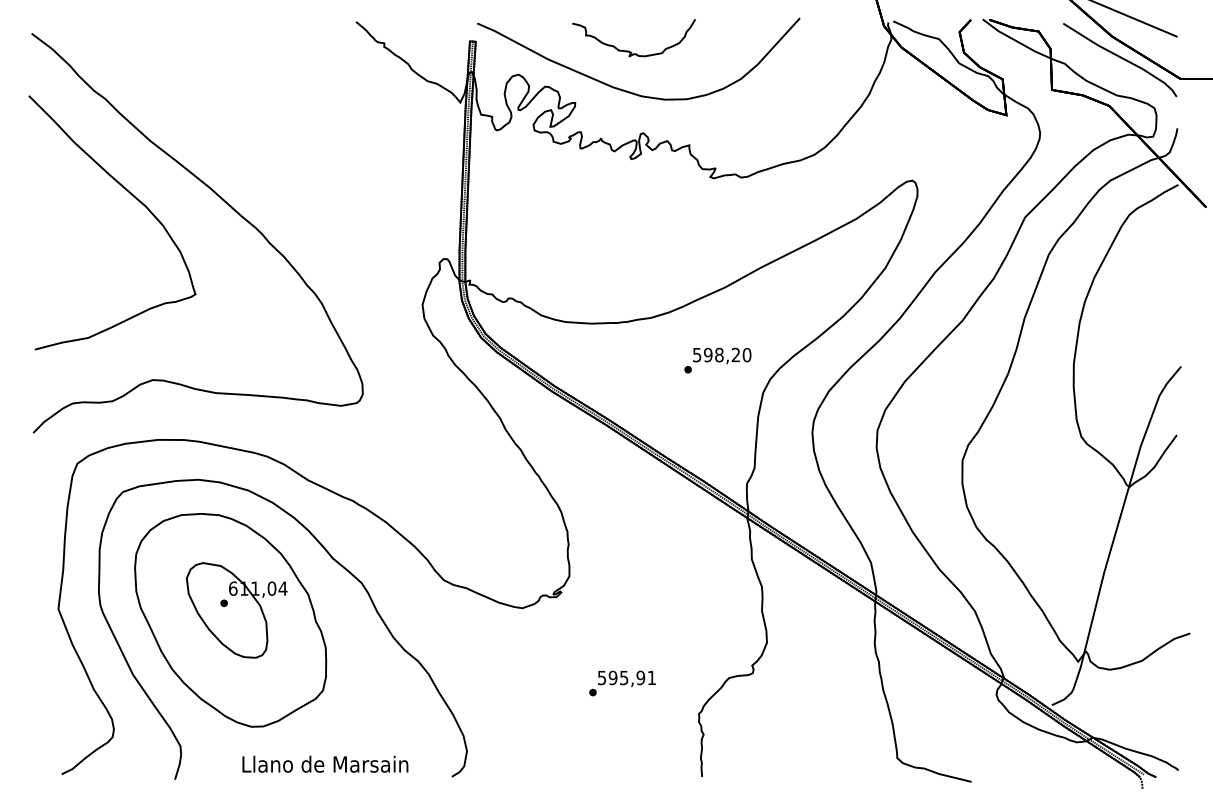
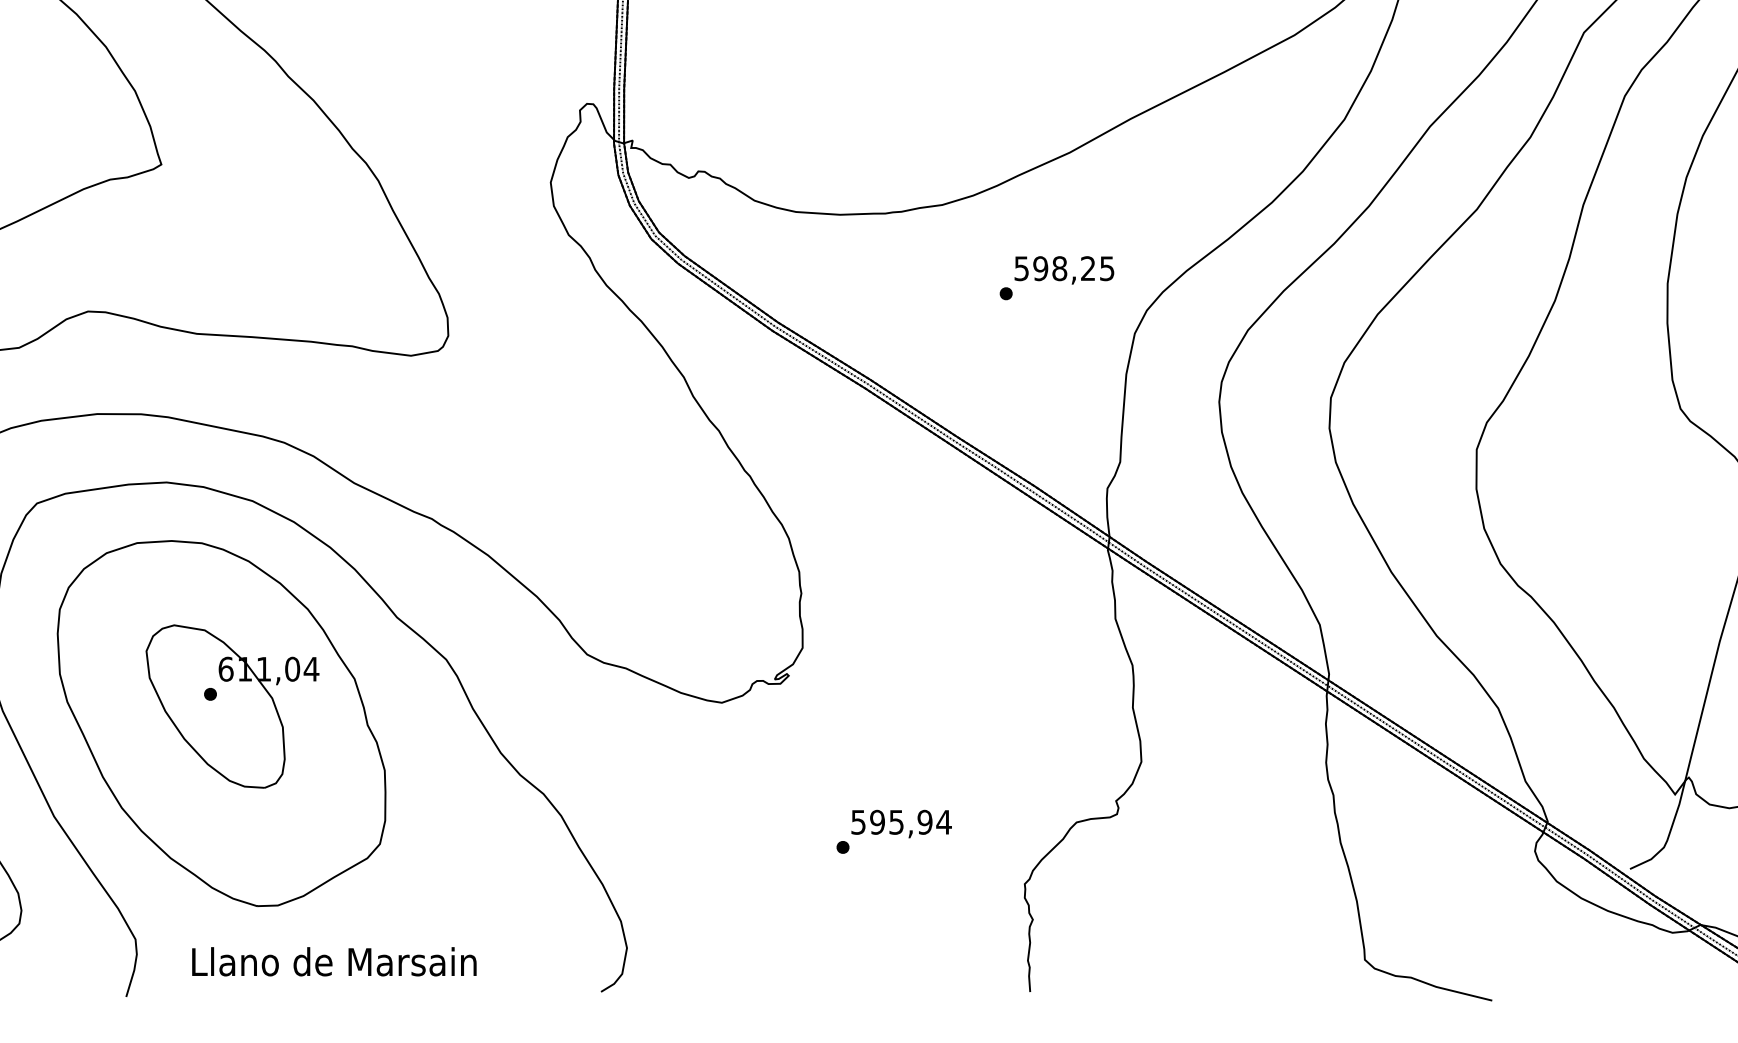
text: (746, 354) -> (1106, 267), 598,20 -> 598,25
text: (651, 677) -> (943, 821), 595,91 -> 595,94
text: (325, 763) -> (334, 960), moved

